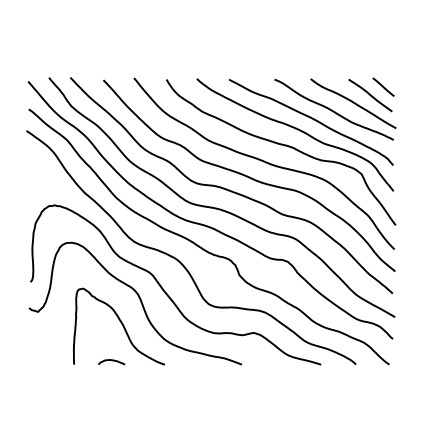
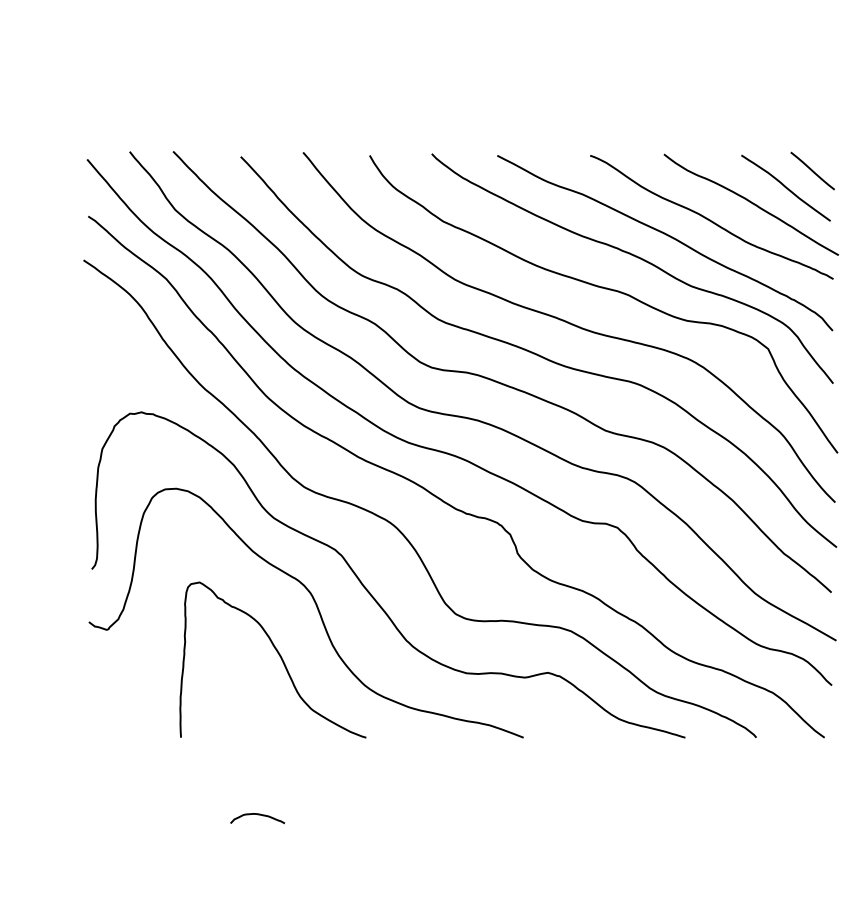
curve: (112, 361) -> (259, 816), moved

